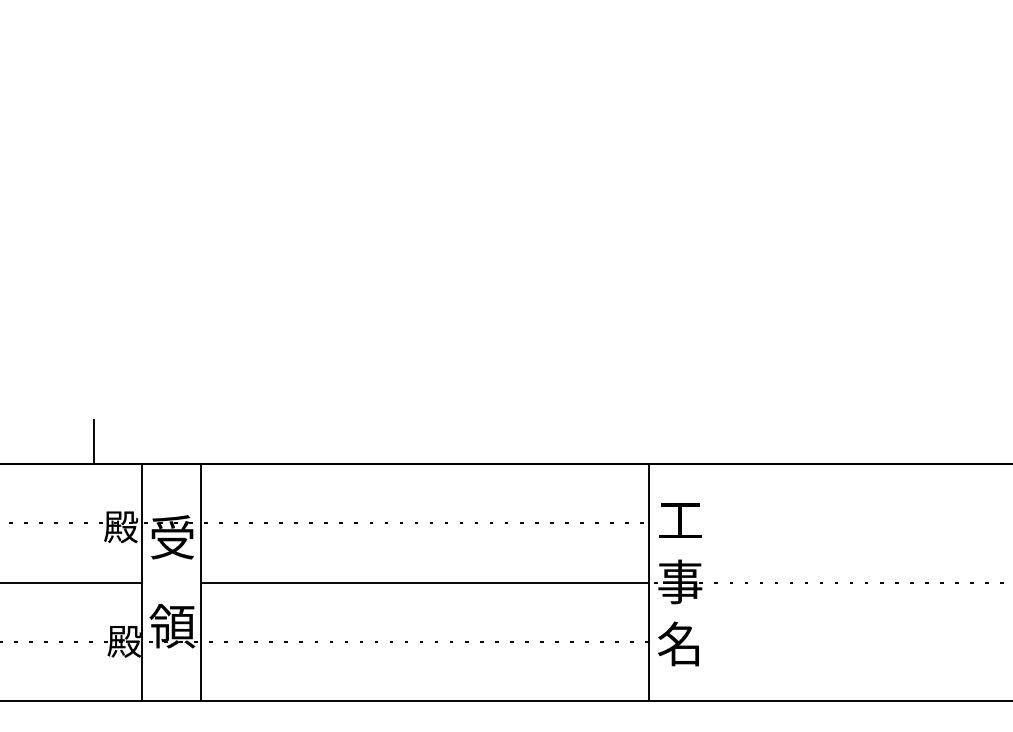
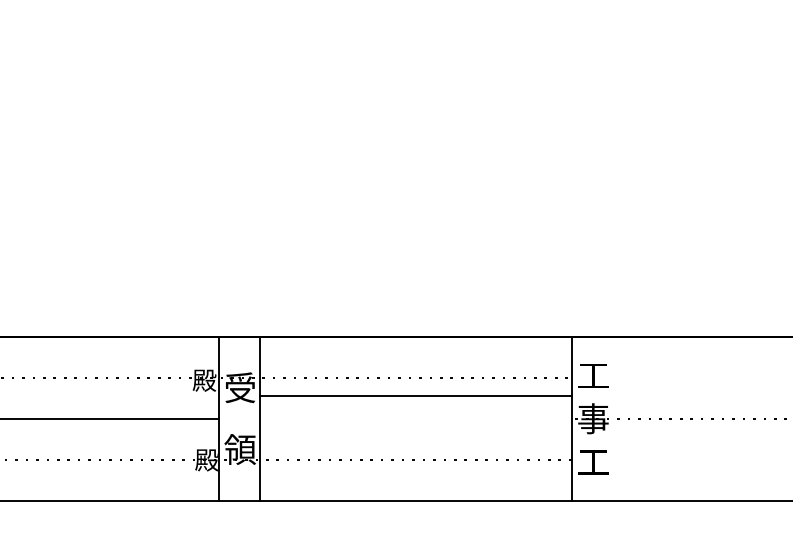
line: (93, 442) -> (185, 321), removed
line: (424, 582) -> (415, 396), moved
text: (680, 643) -> (593, 461), 名 -> 工

